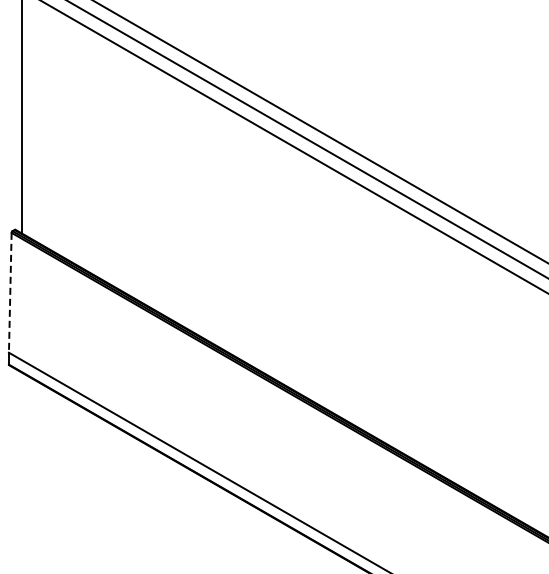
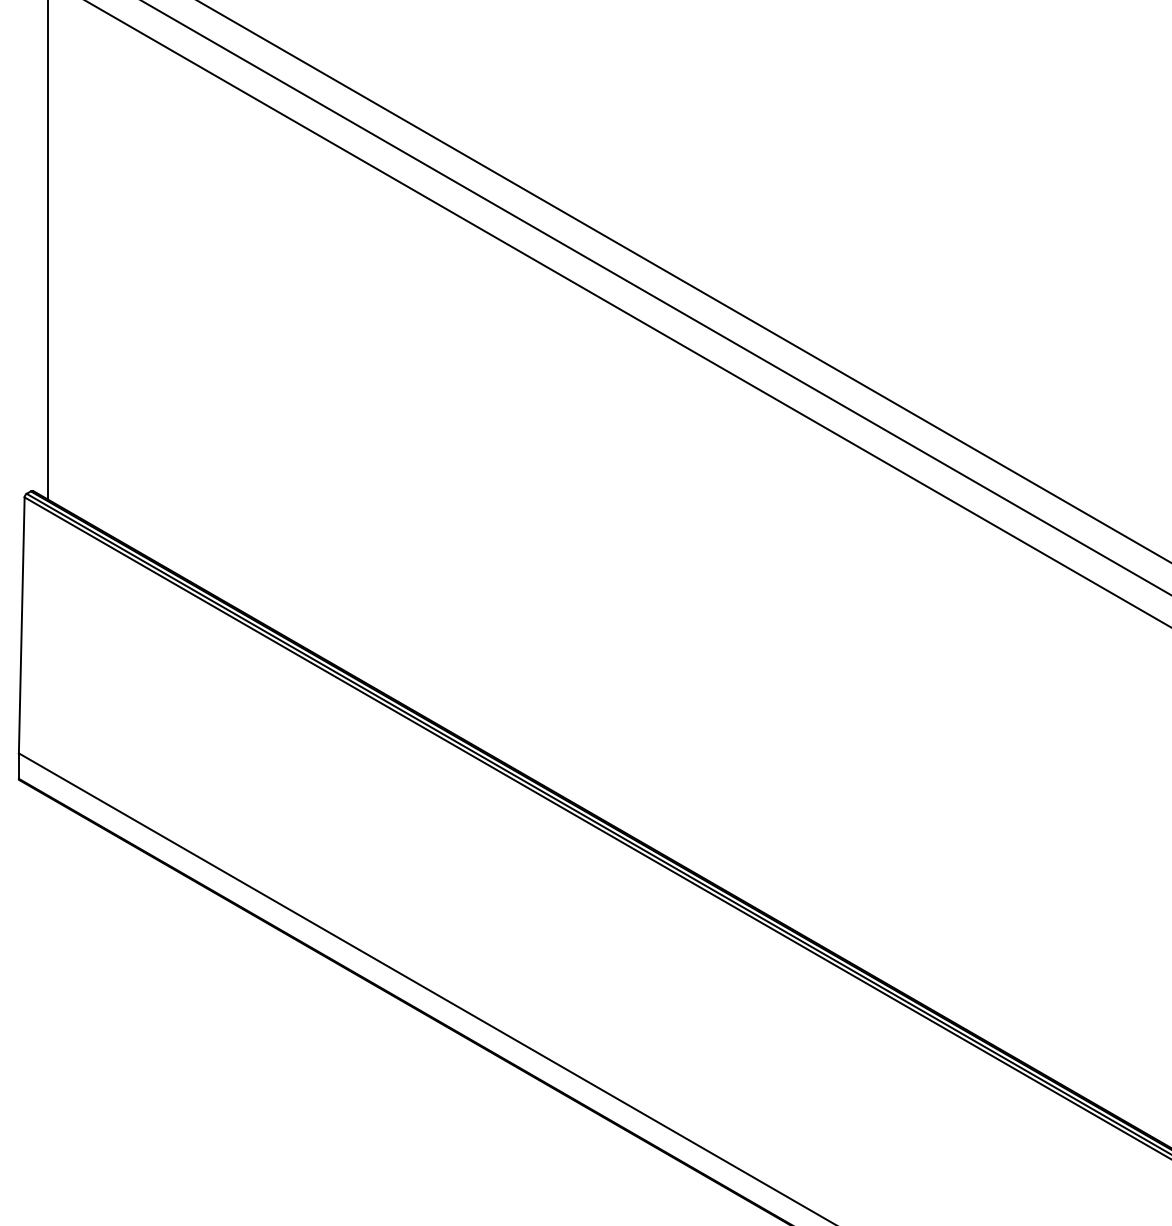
line: (10, 292) -> (22, 624), dashed -> solid

